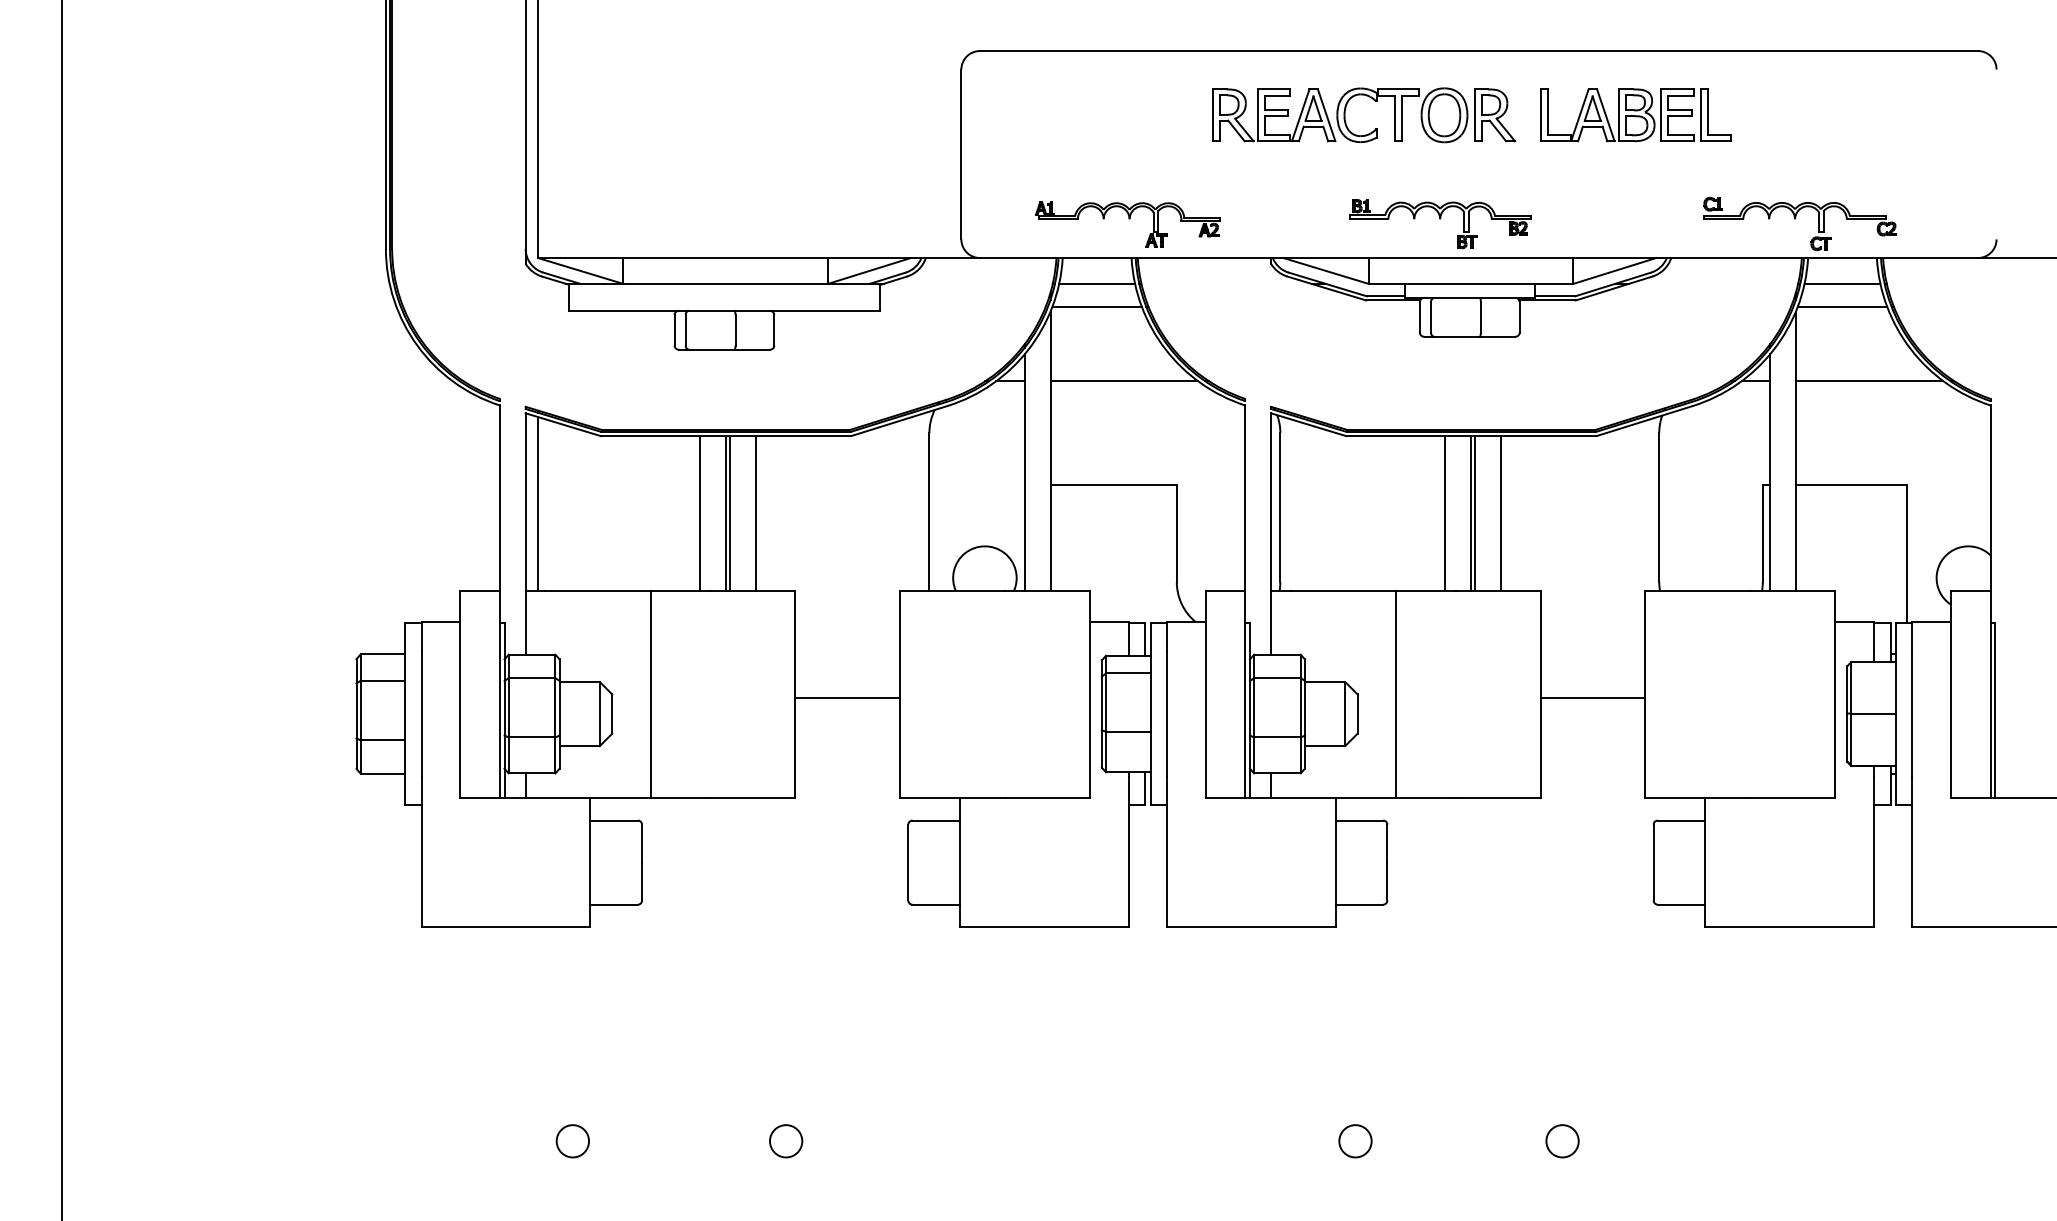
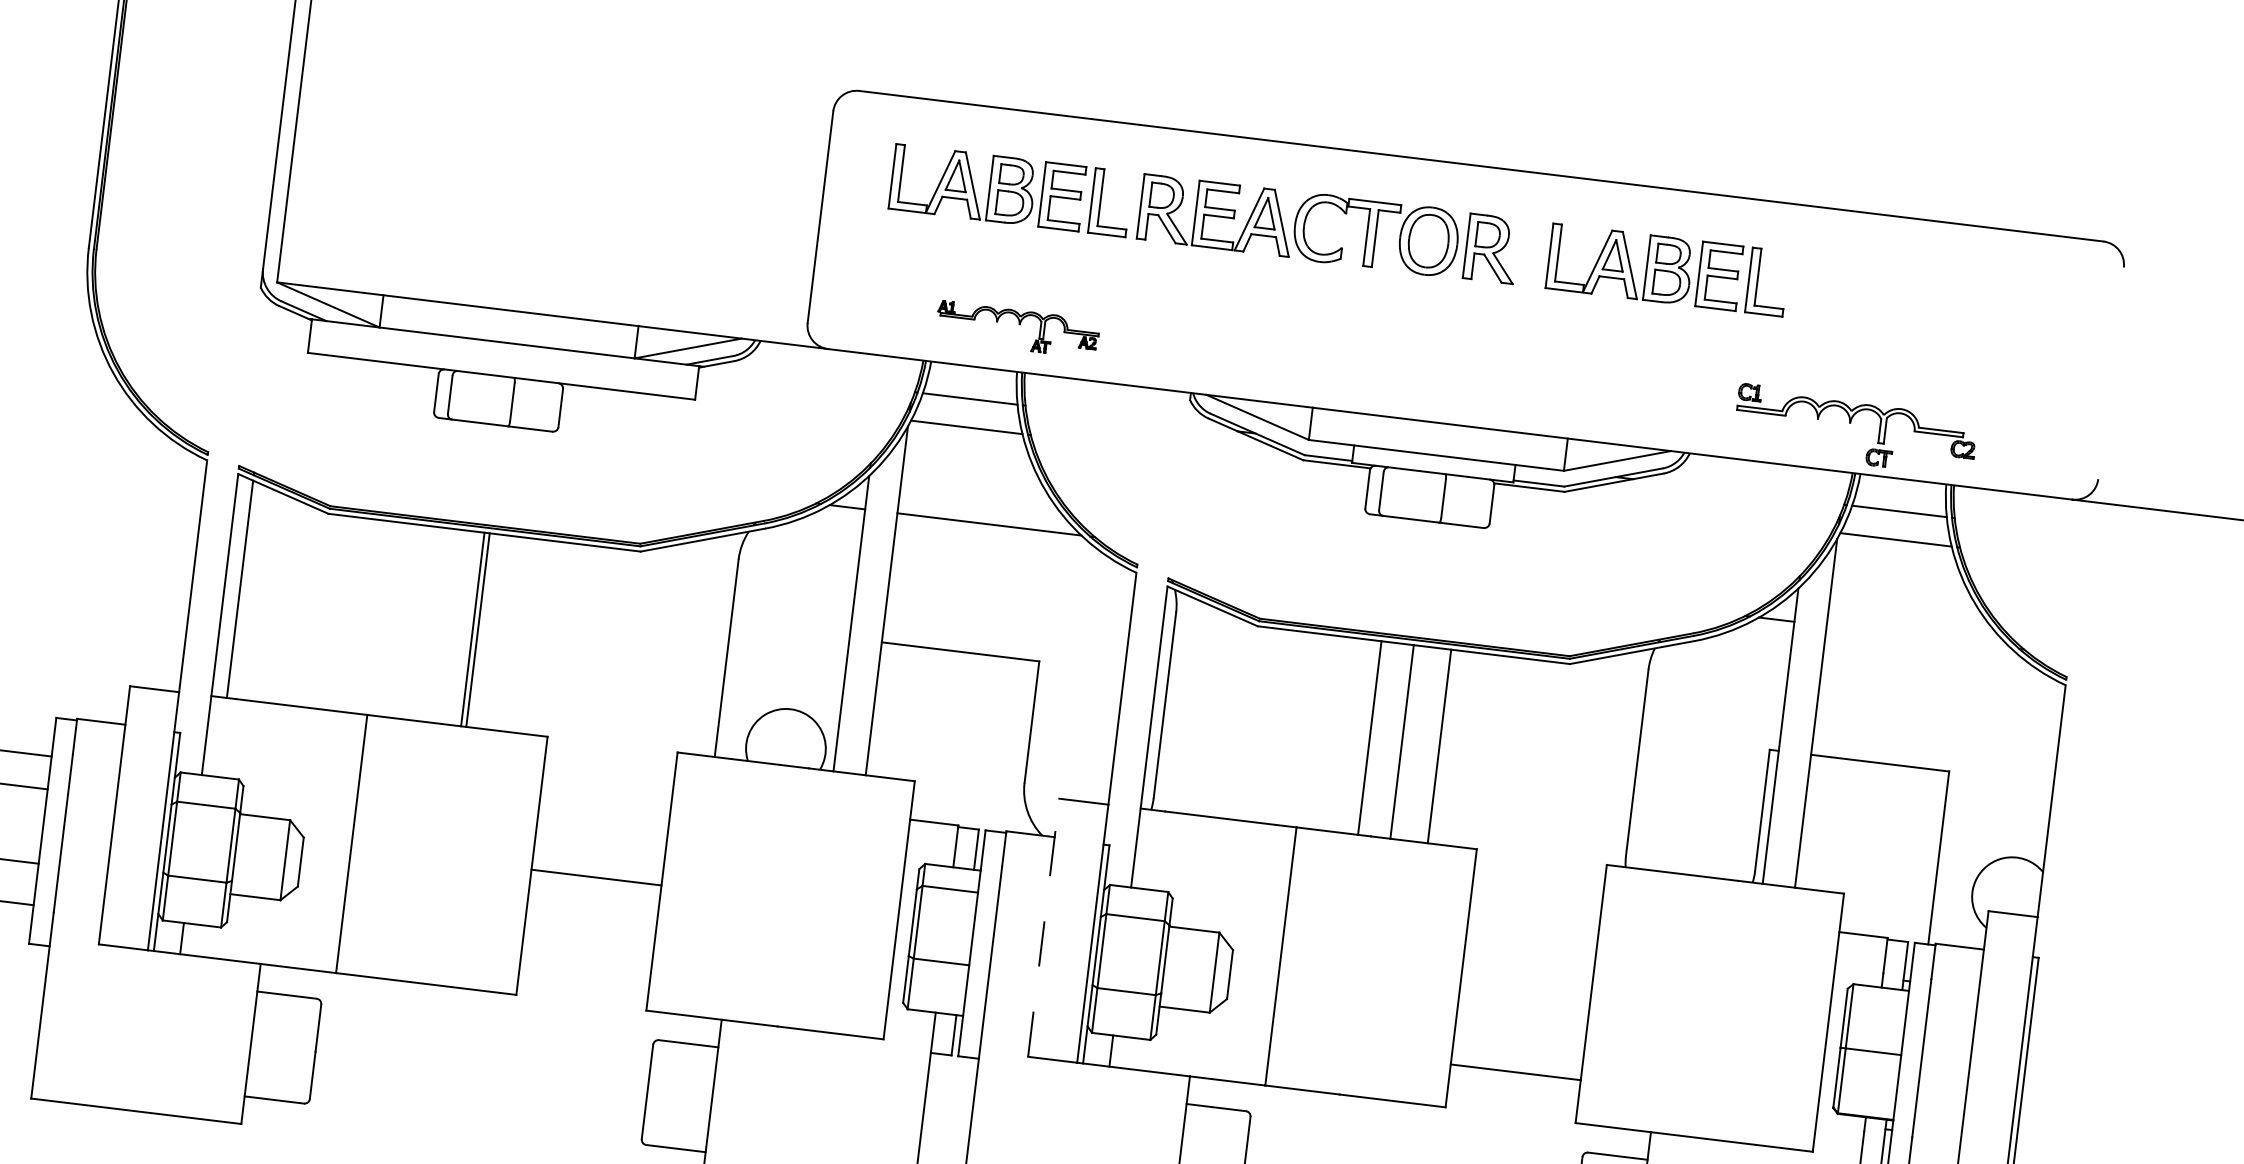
part: (1108, 115) -> (1009, 190), added
part: (1127, 224) -> (1017, 329), size x0.7
part: (1440, 224) -> (1407, 376), removed
line: (1869, 381) -> (1918, 637), removed
line: (700, 513) -> (441, 625), removed
line: (756, 513) -> (510, 633), removed
line: (1475, 513) -> (1407, 742), removed
line: (1205, 694) -> (1043, 927), solid -> dashed
line: (1592, 698) -> (1515, 1072), moved

